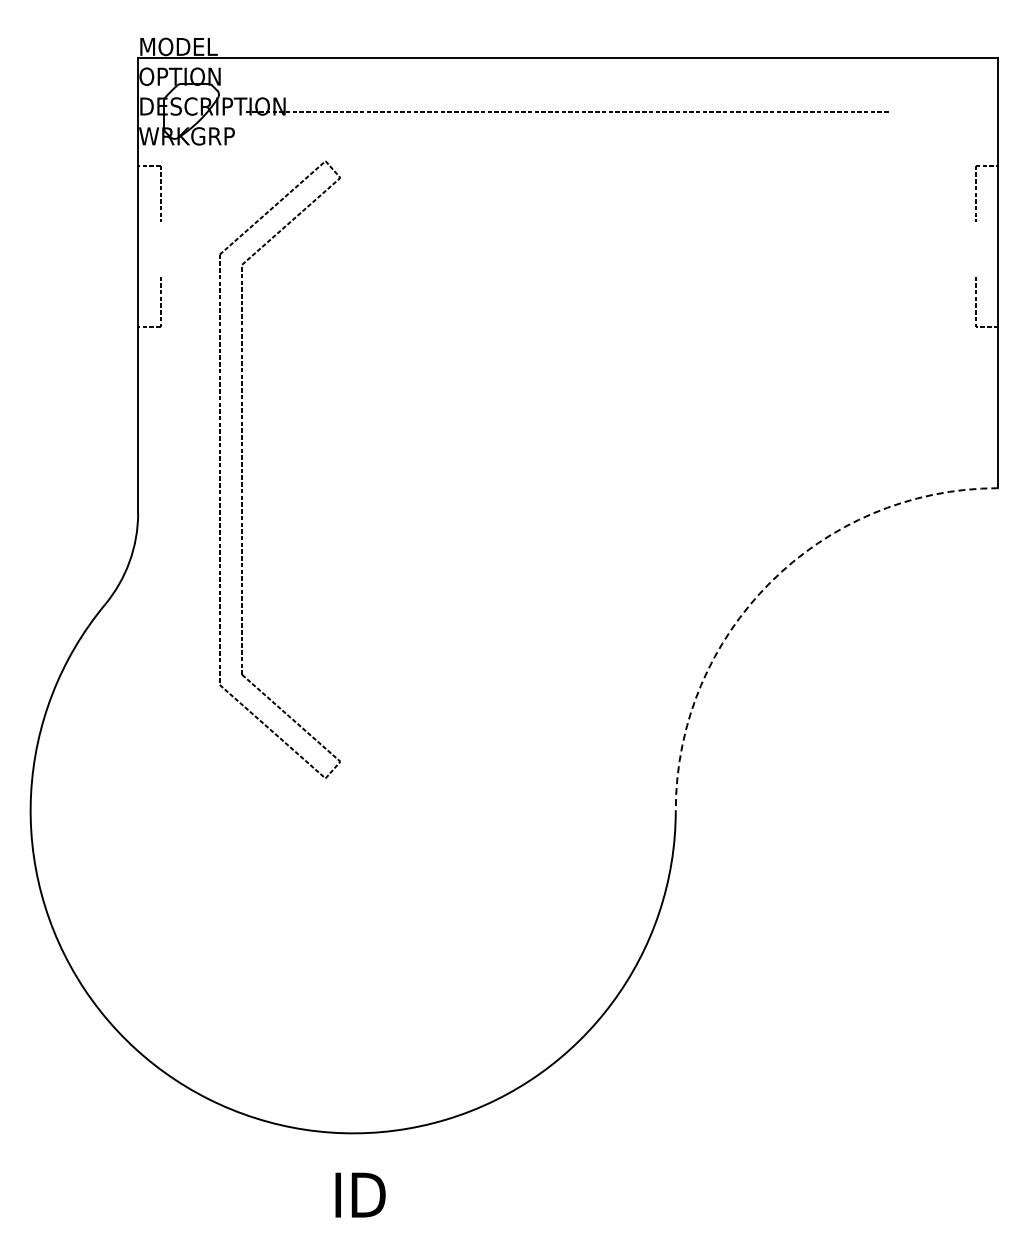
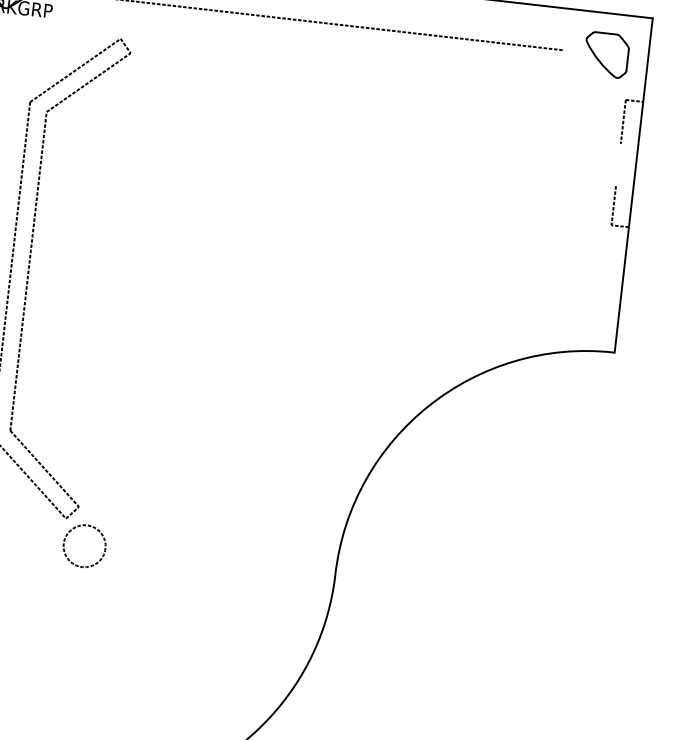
part: (944, 111) -> (606, 55), added
arc: (770, 582) -> (429, 405), dashed -> solid
circle: (352, 810) -> (84, 545), added

